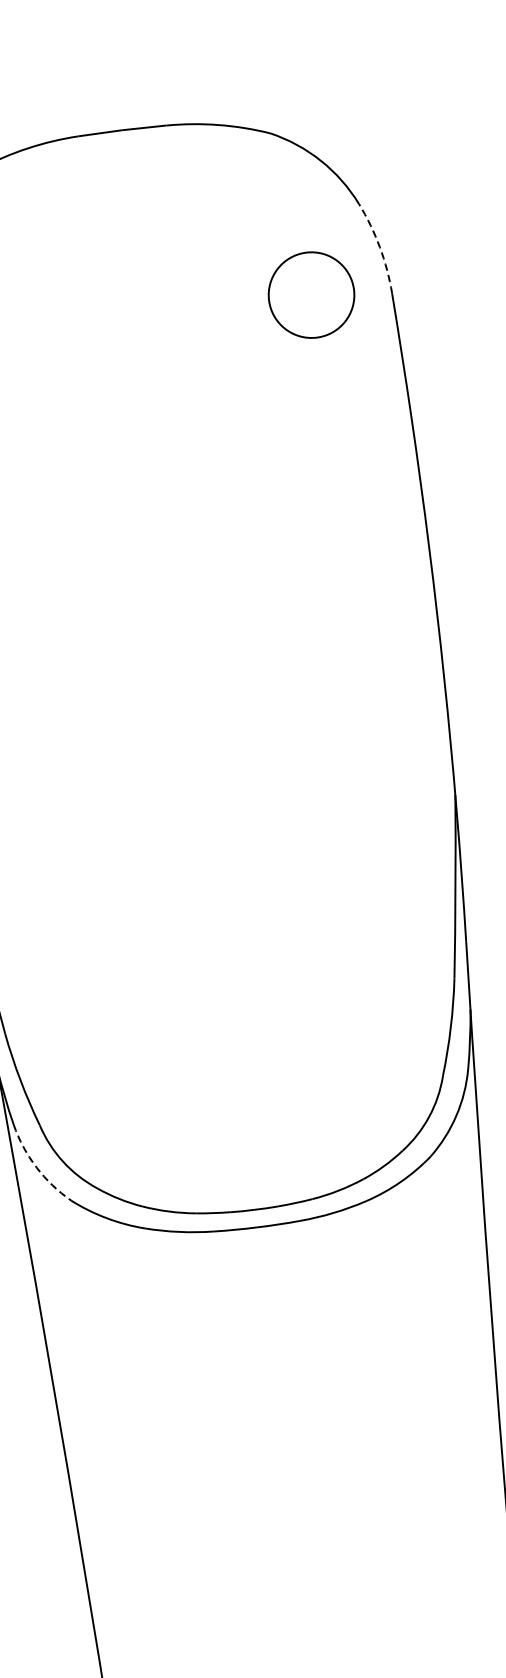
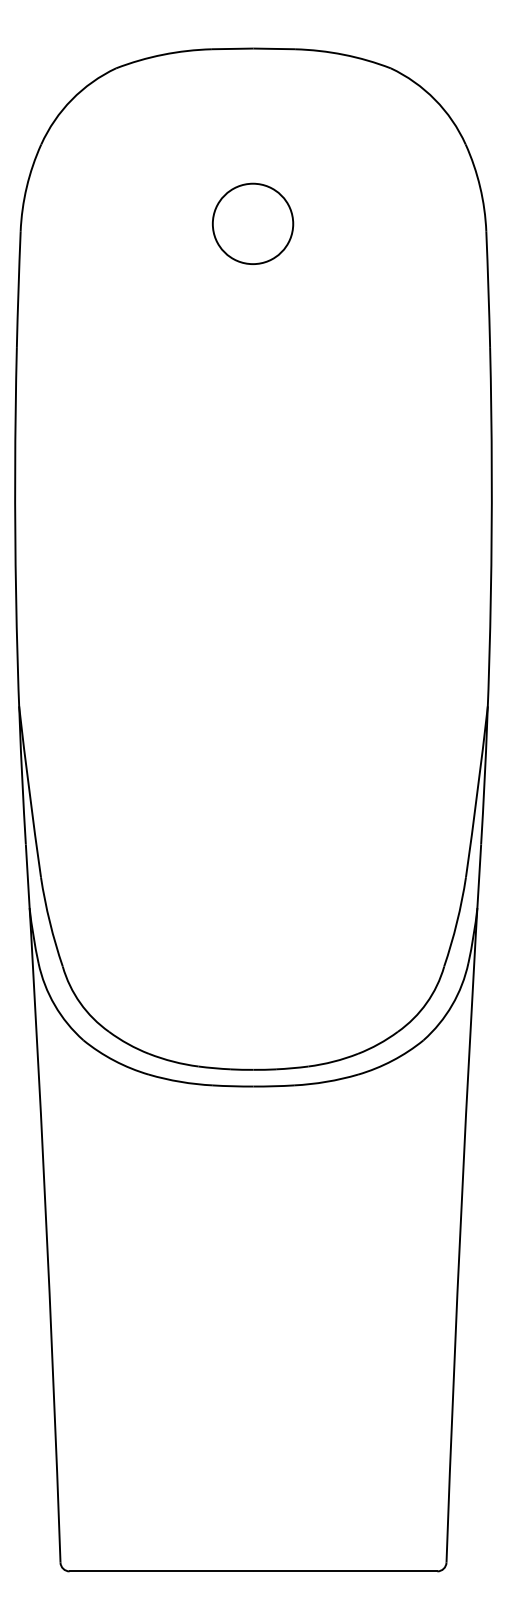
arc: (380, 247) -> (480, 187), dashed -> solid
circle: (310, 294) -> (252, 223), moved
arc: (36, 1167) -> (54, 1005), dashed -> solid

